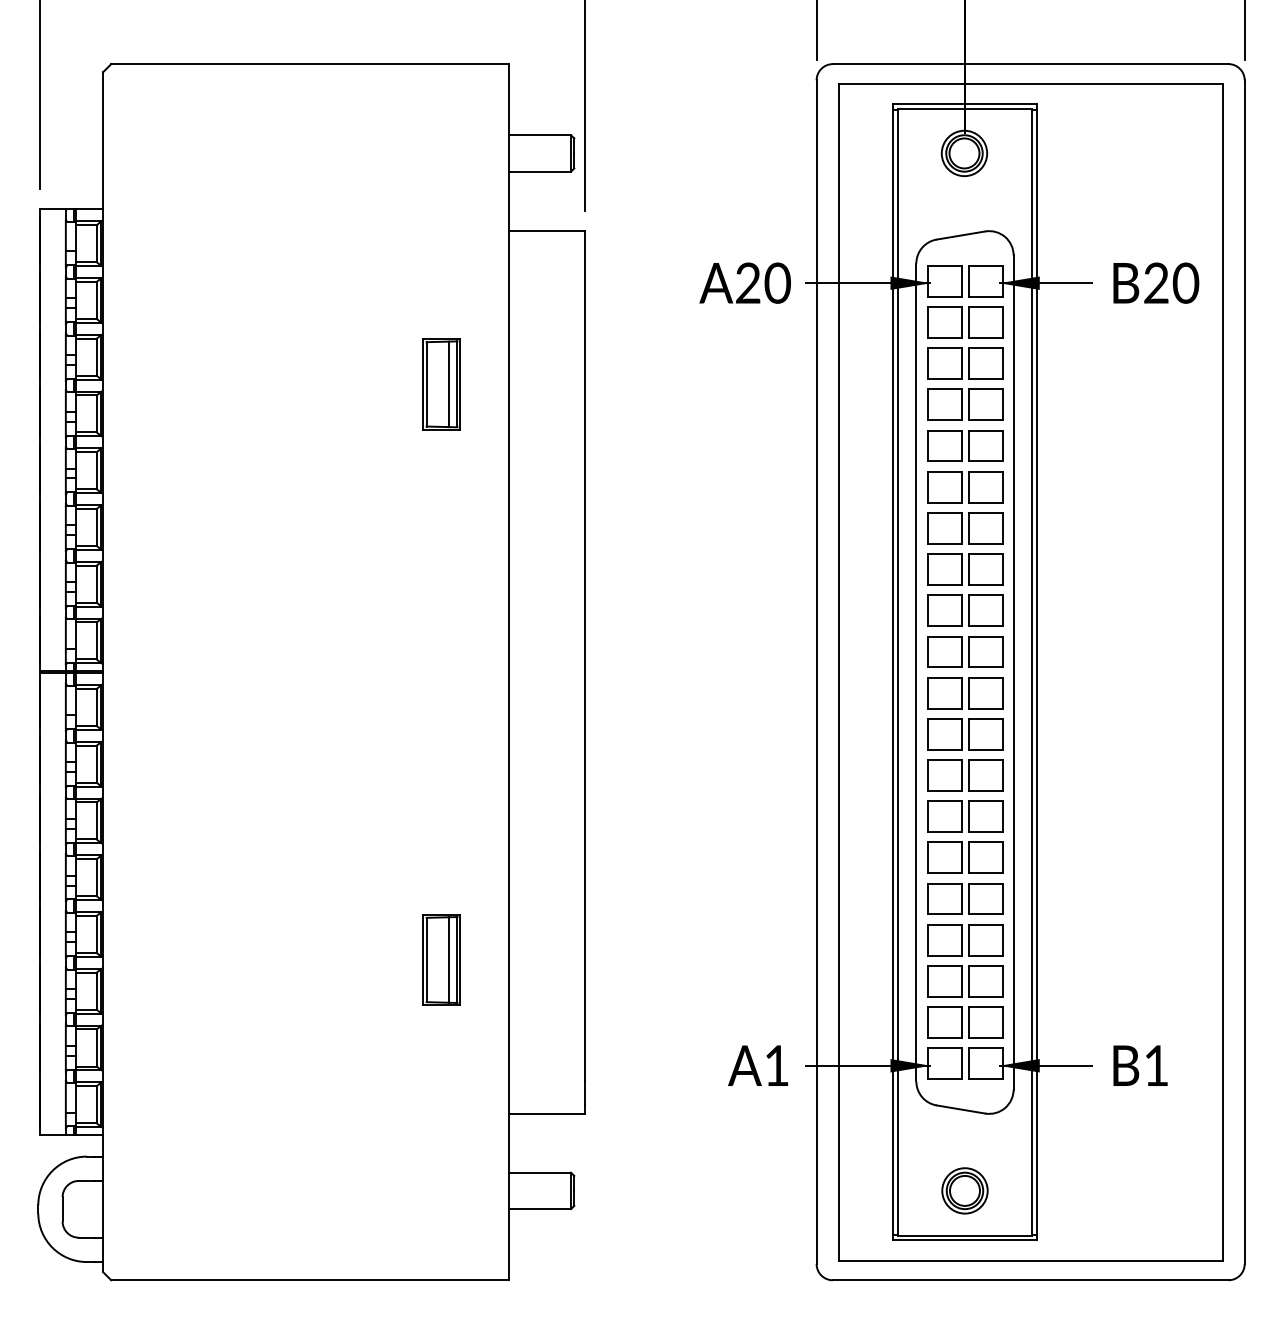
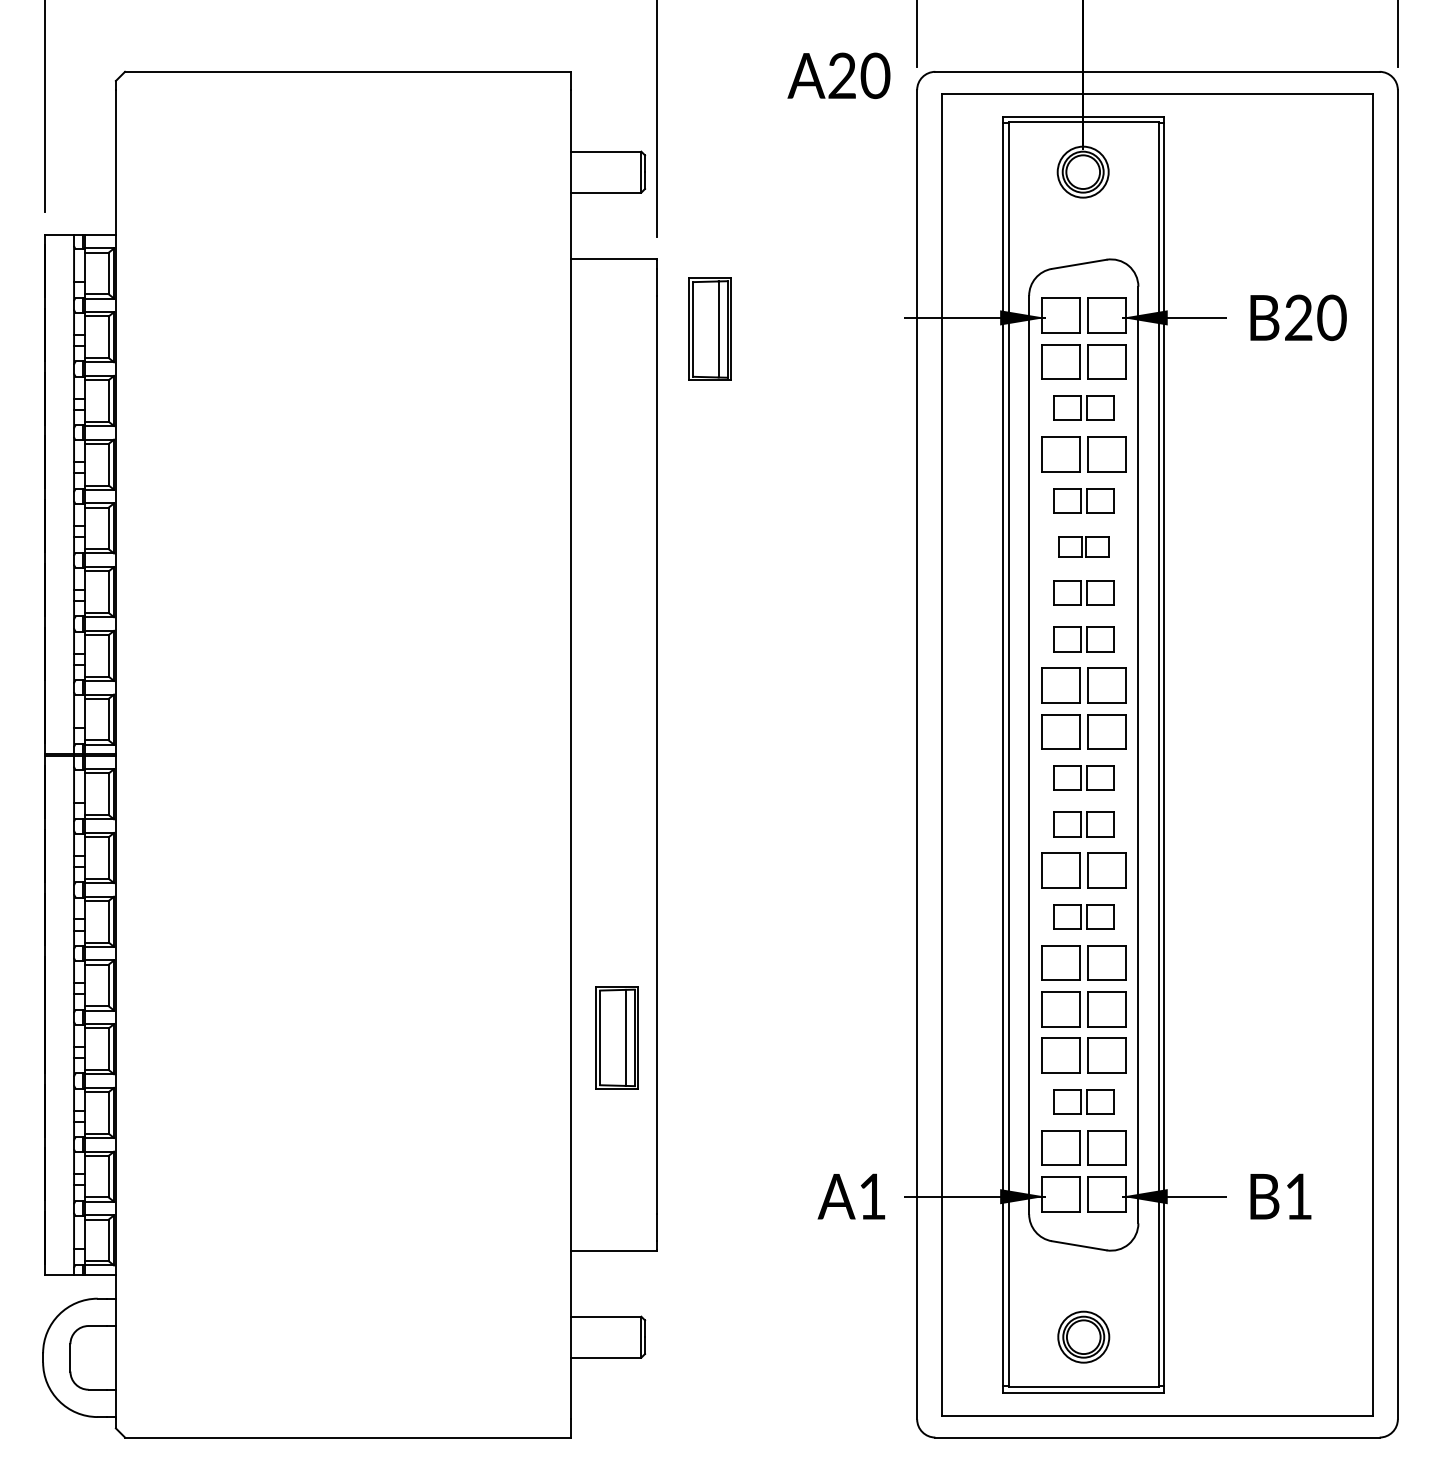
text: (744, 282) -> (838, 75), moved
part: (964, 363) -> (1083, 407), size x0.7
part: (441, 383) -> (709, 328), moved
part: (964, 445) -> (1083, 500), size x0.7
part: (964, 486) -> (1083, 546), size x0.6
part: (964, 527) -> (1083, 592), size x0.7
part: (964, 569) -> (1083, 639), size x0.7
part: (964, 692) -> (1083, 777), size x0.7
part: (964, 734) -> (1083, 824), size x0.7
part: (964, 816) -> (1083, 916), size x0.7
part: (441, 959) -> (616, 1037), moved
part: (964, 981) -> (1083, 1101), size x0.7

